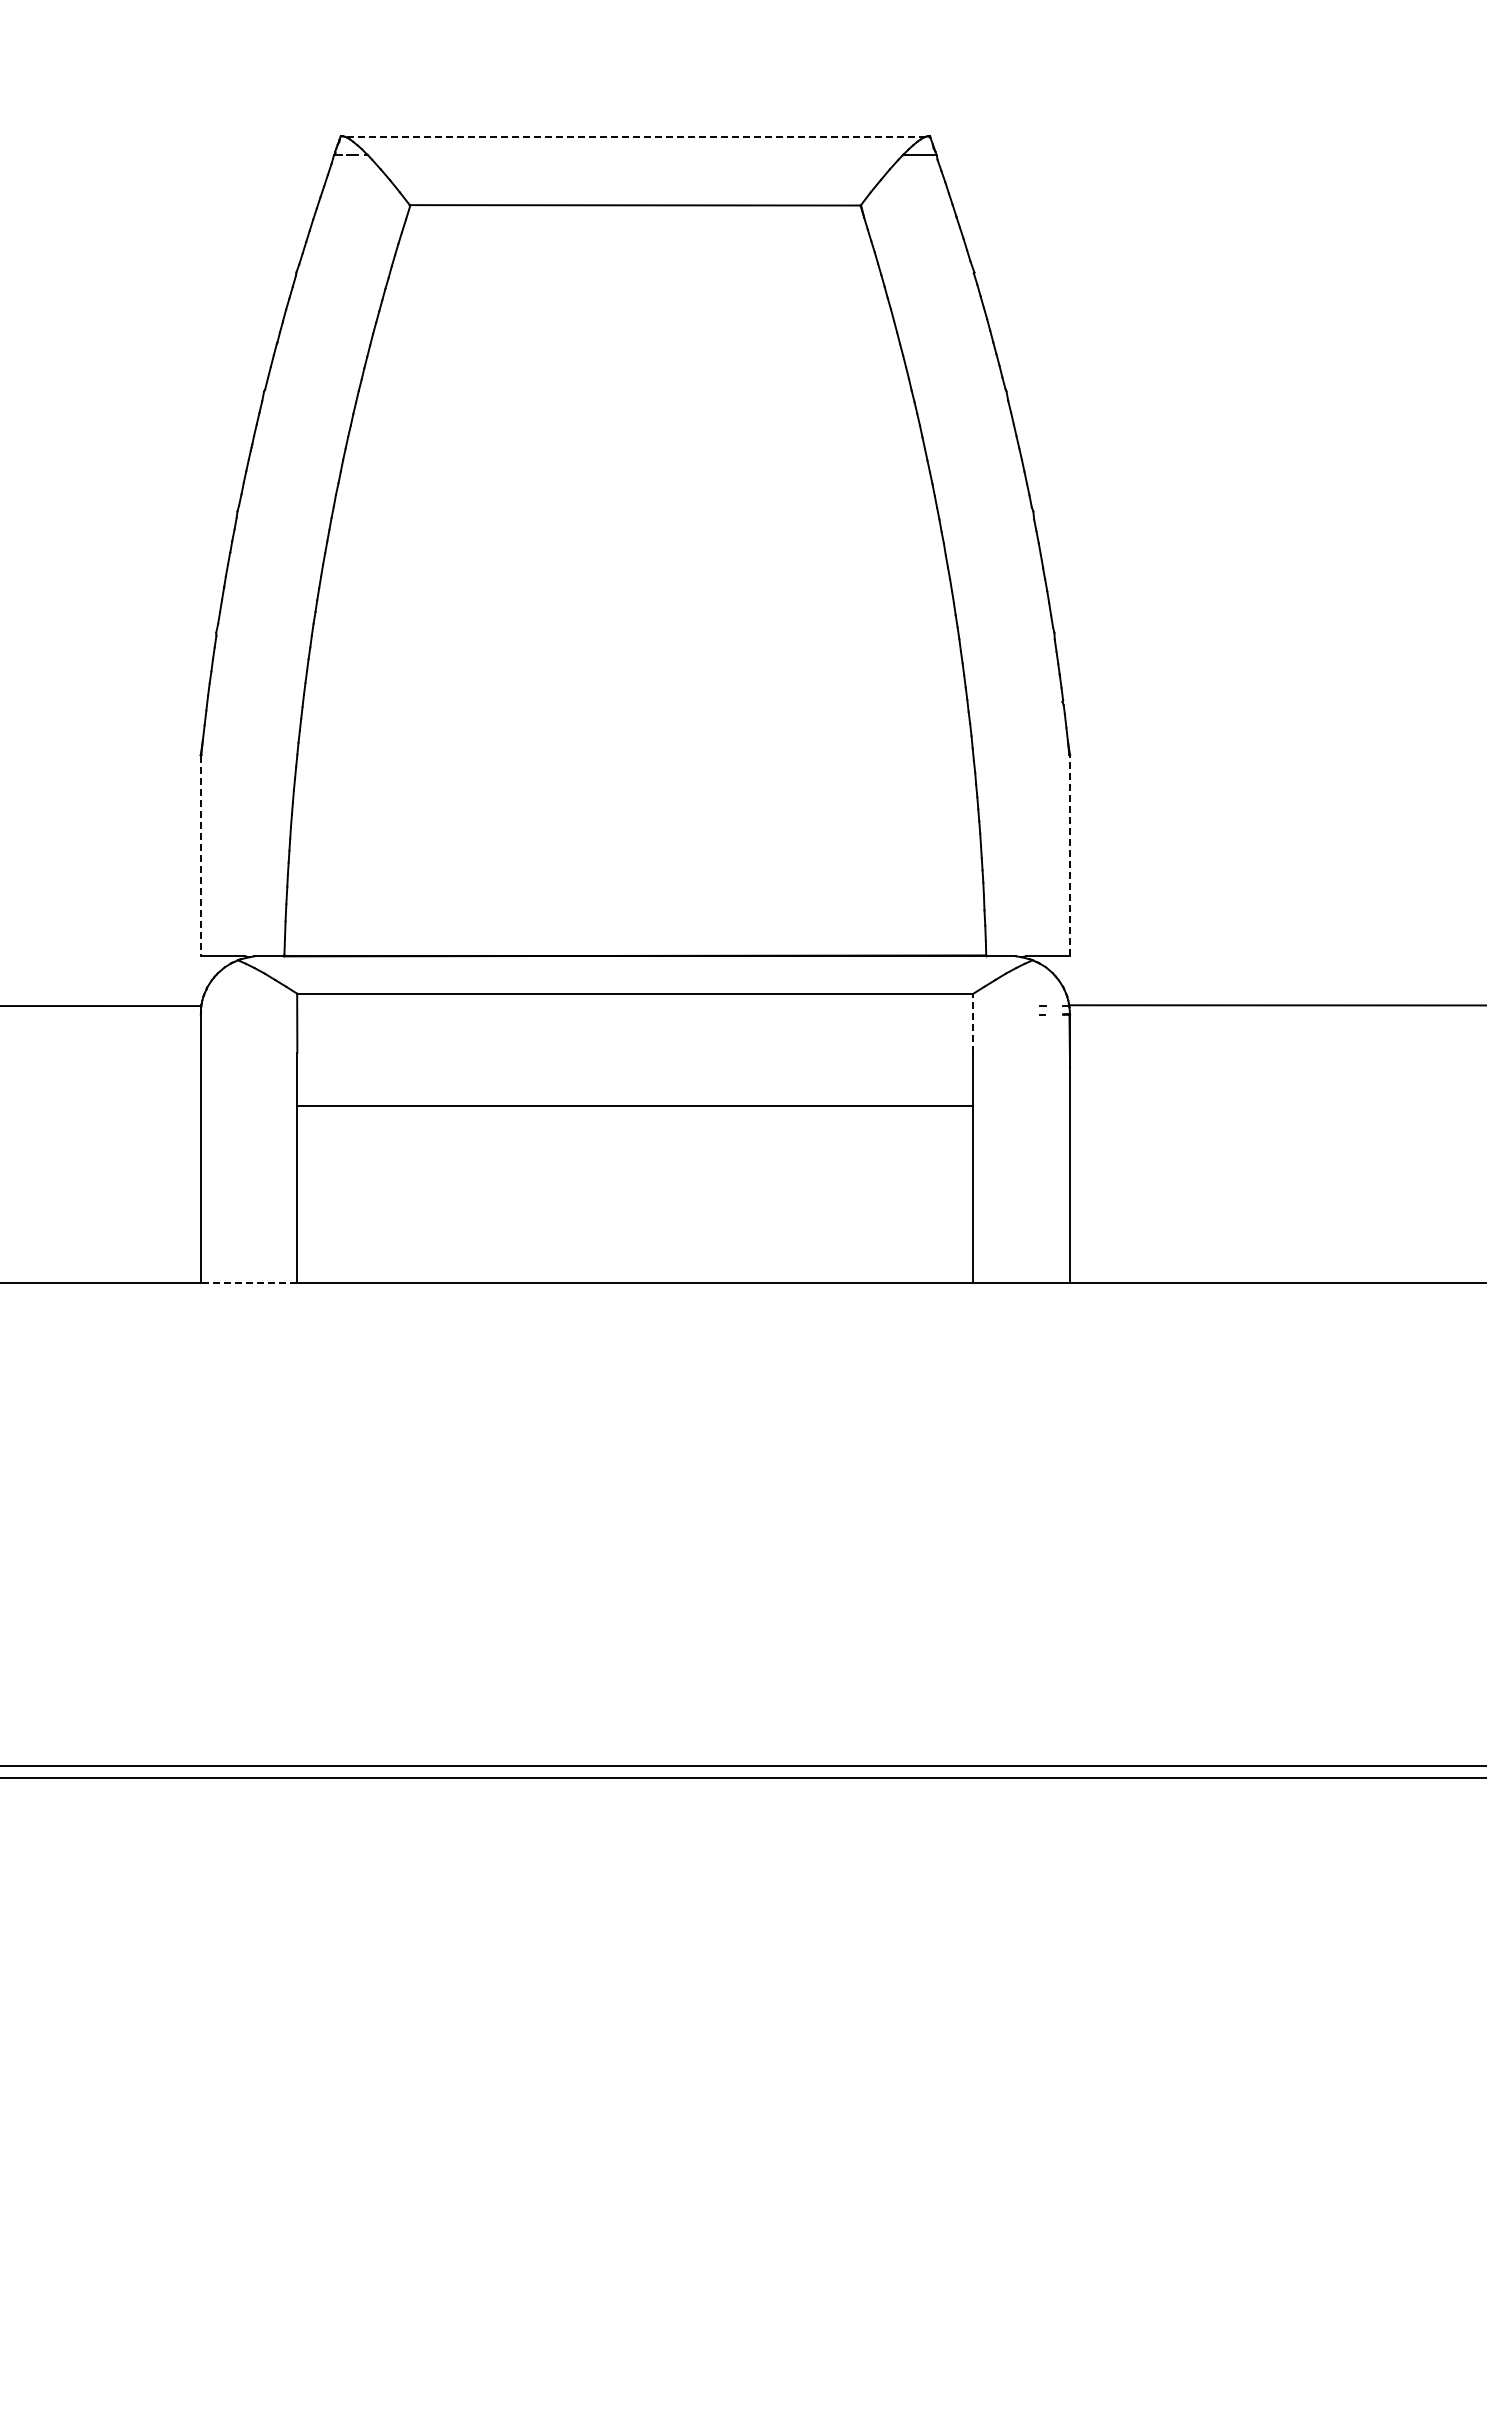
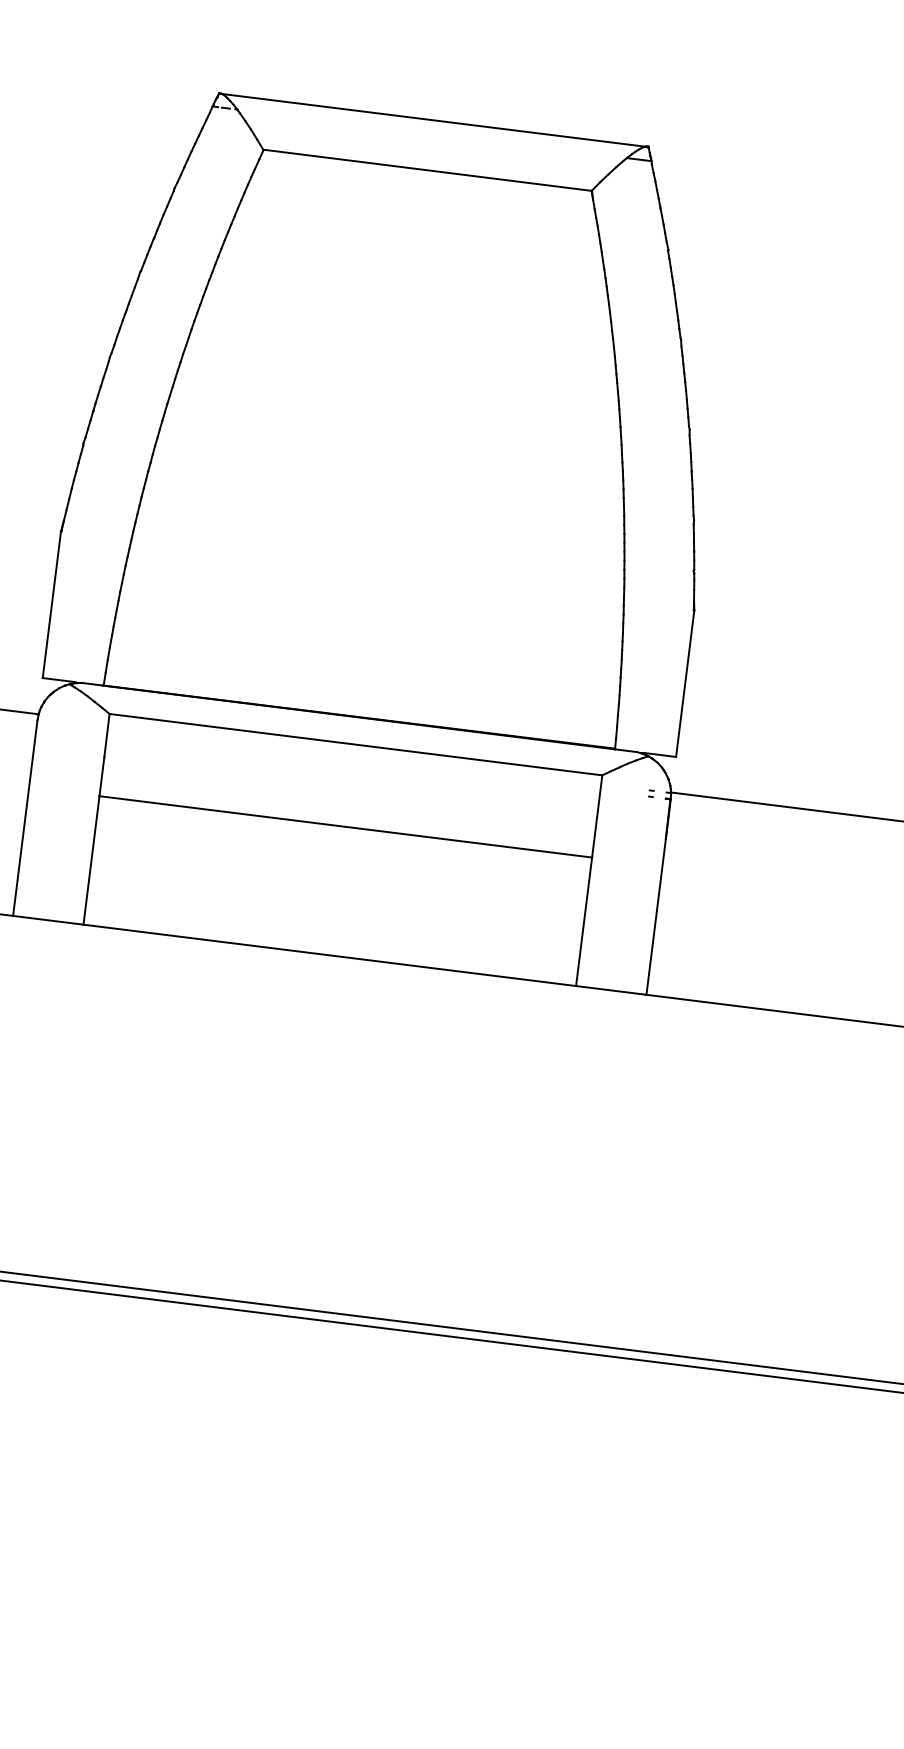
line: (635, 136) -> (433, 120), dashed -> solid
line: (1070, 855) -> (685, 683), dashed -> solid
line: (200, 856) -> (51, 605), dashed -> solid
line: (973, 1022) -> (599, 796), dashed -> solid
line: (248, 1282) -> (47, 919), dashed -> solid

